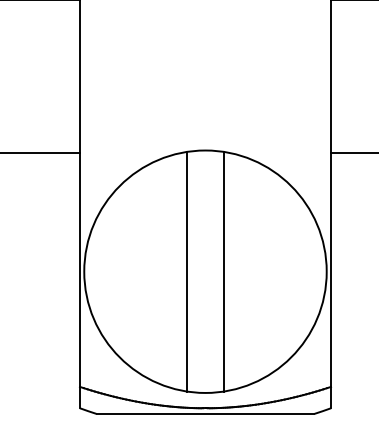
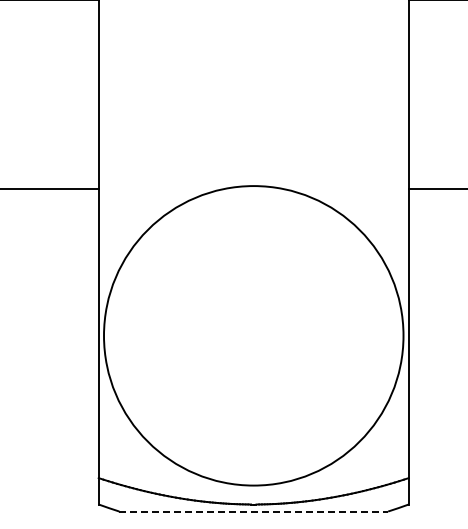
line: (187, 271) -> (231, 335), removed
line: (223, 271) -> (276, 335), removed
line: (206, 413) -> (254, 511), solid -> dashed

